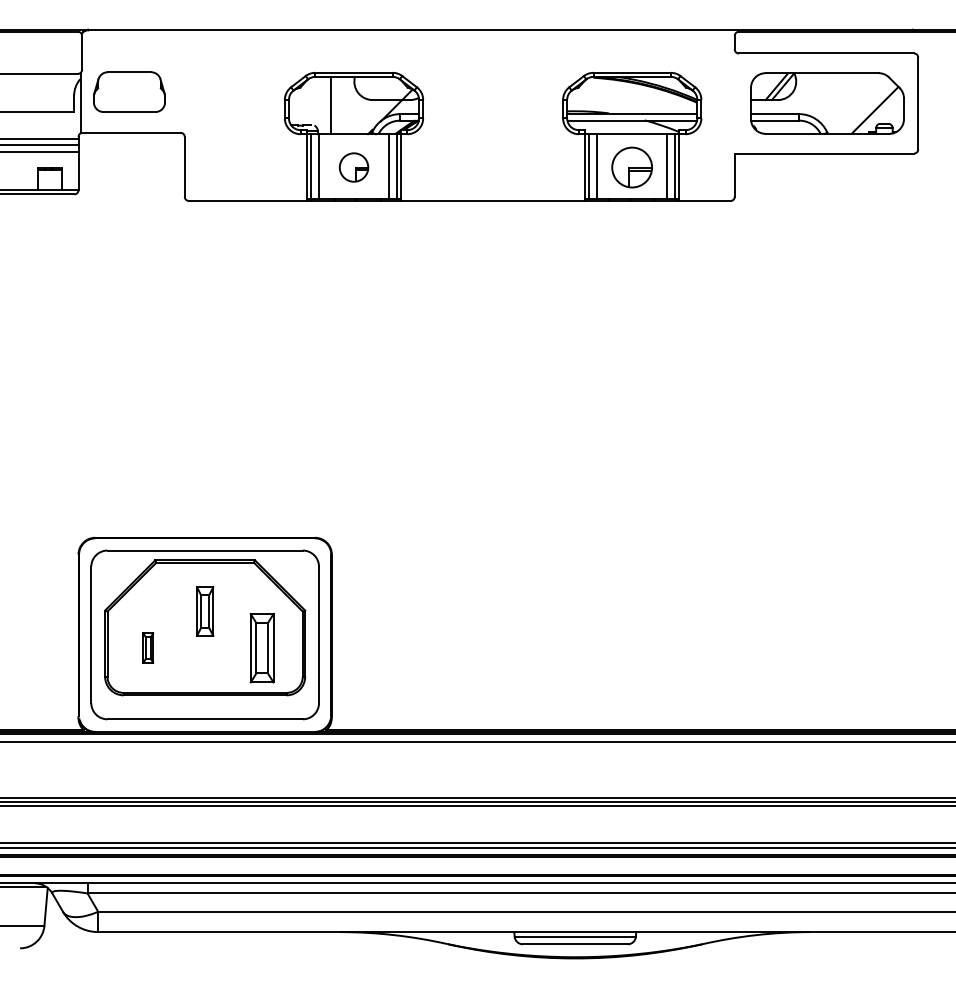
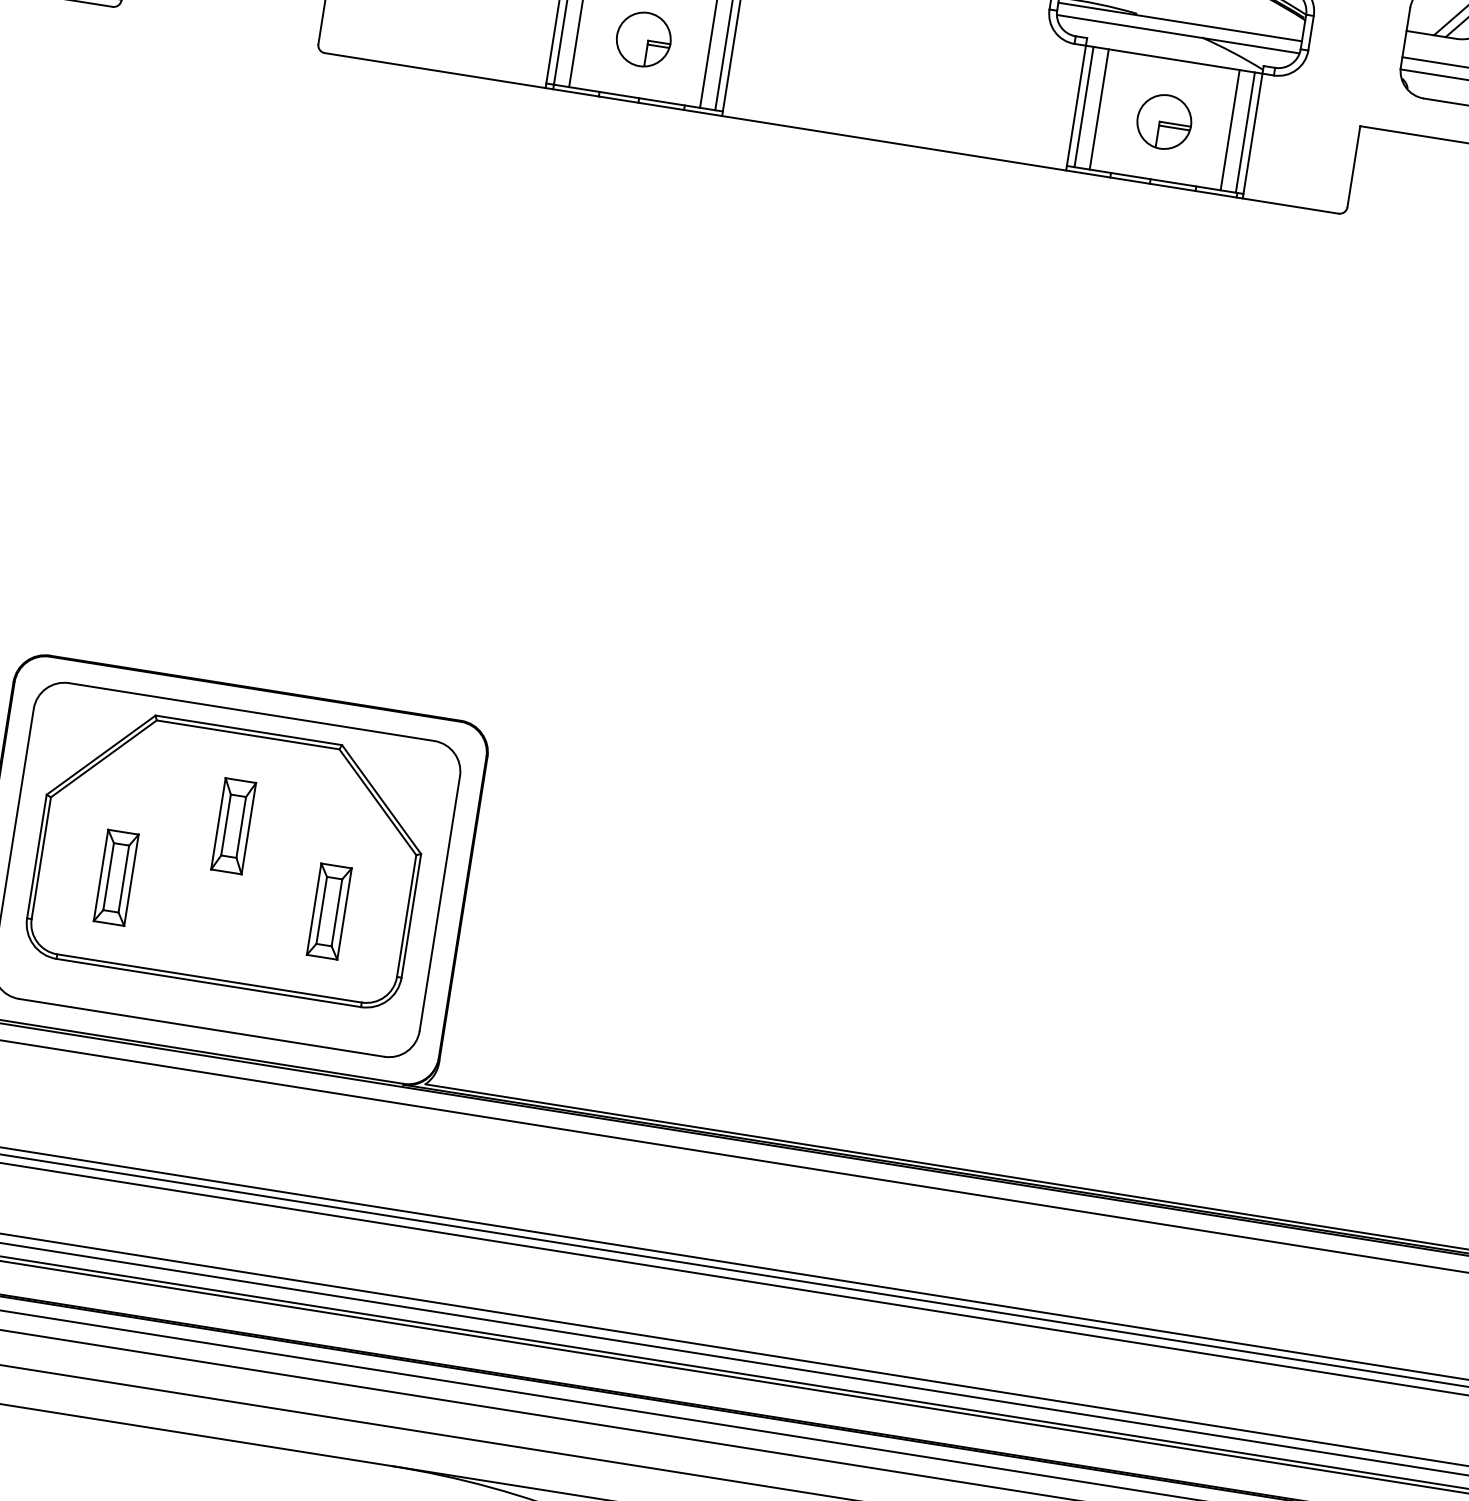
part: (632, 167) -> (1164, 121), size x0.71
part: (148, 647) -> (116, 876), size x1.67
part: (261, 647) -> (328, 910), size x0.71

